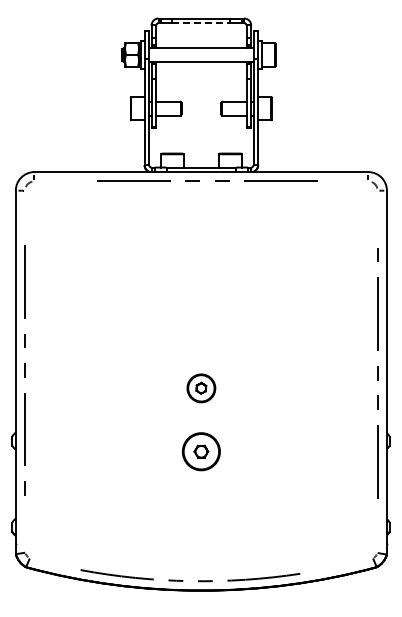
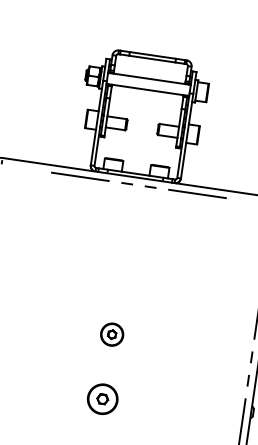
line: (201, 23) -> (152, 59), dashed -> solid
part: (201, 388) -> (112, 334), moved

